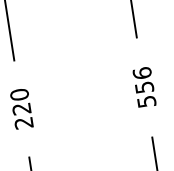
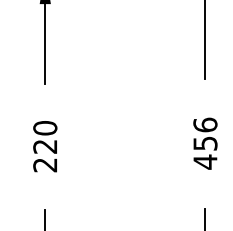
text: (146, 101) -> (205, 161), 556 -> 456

